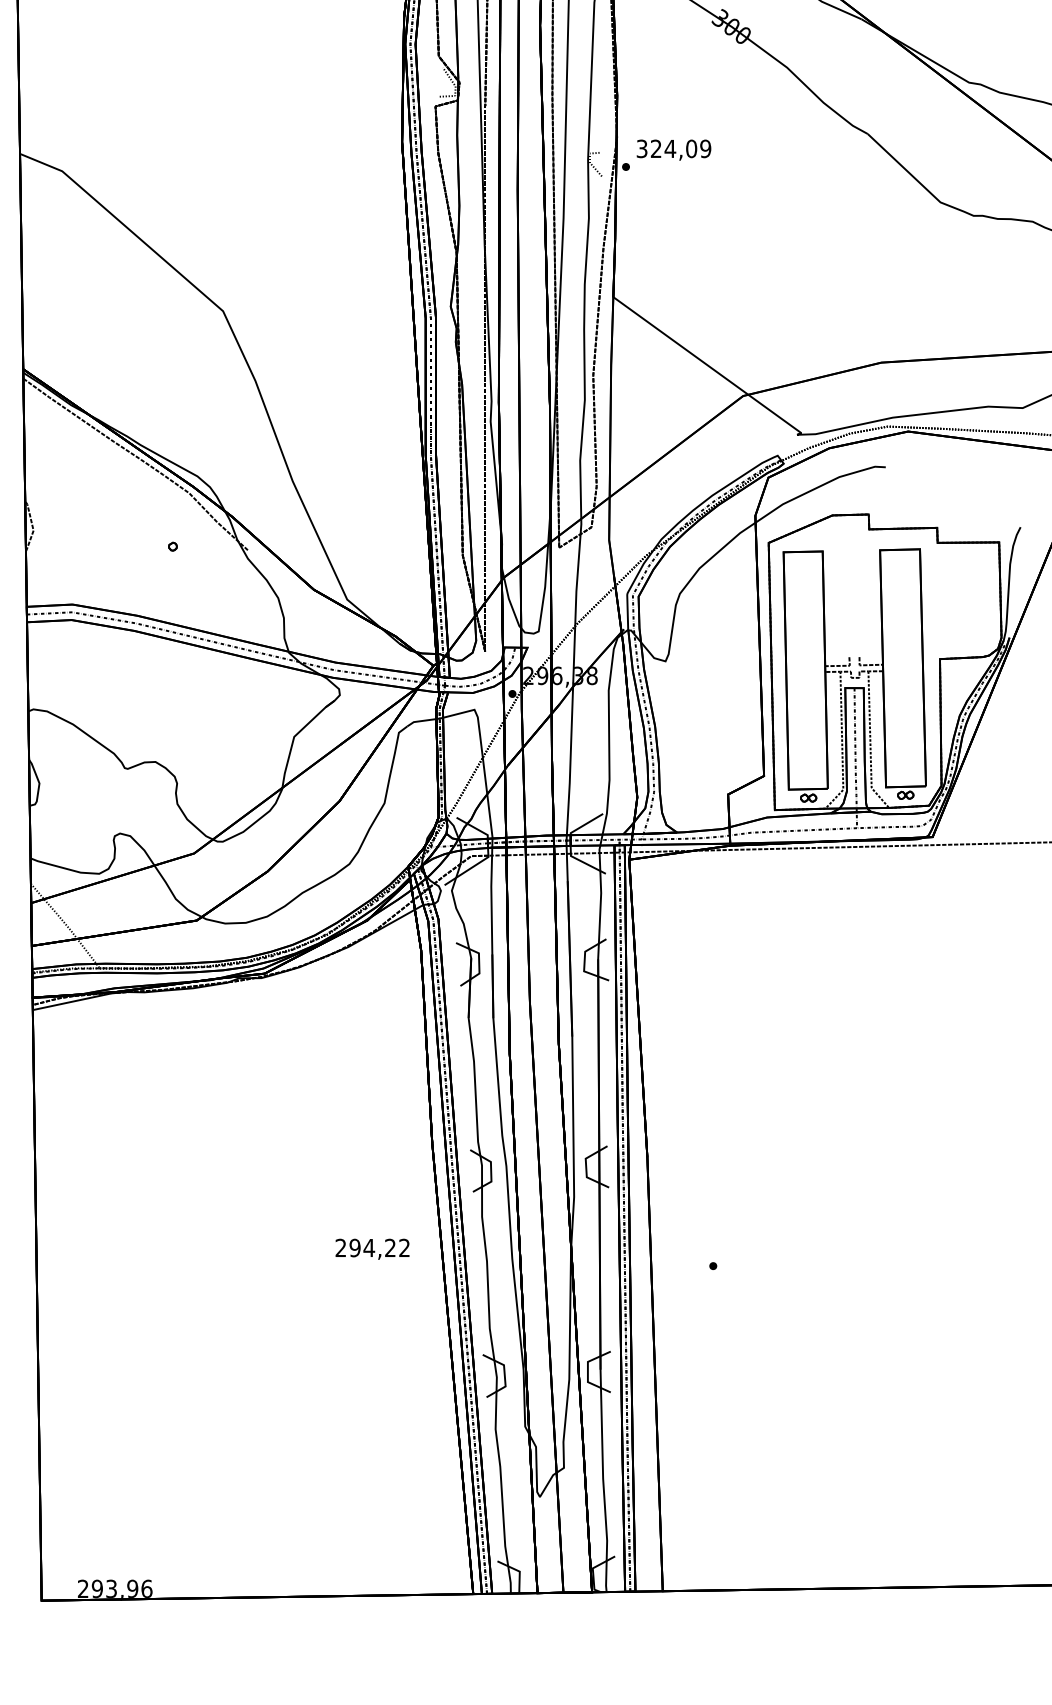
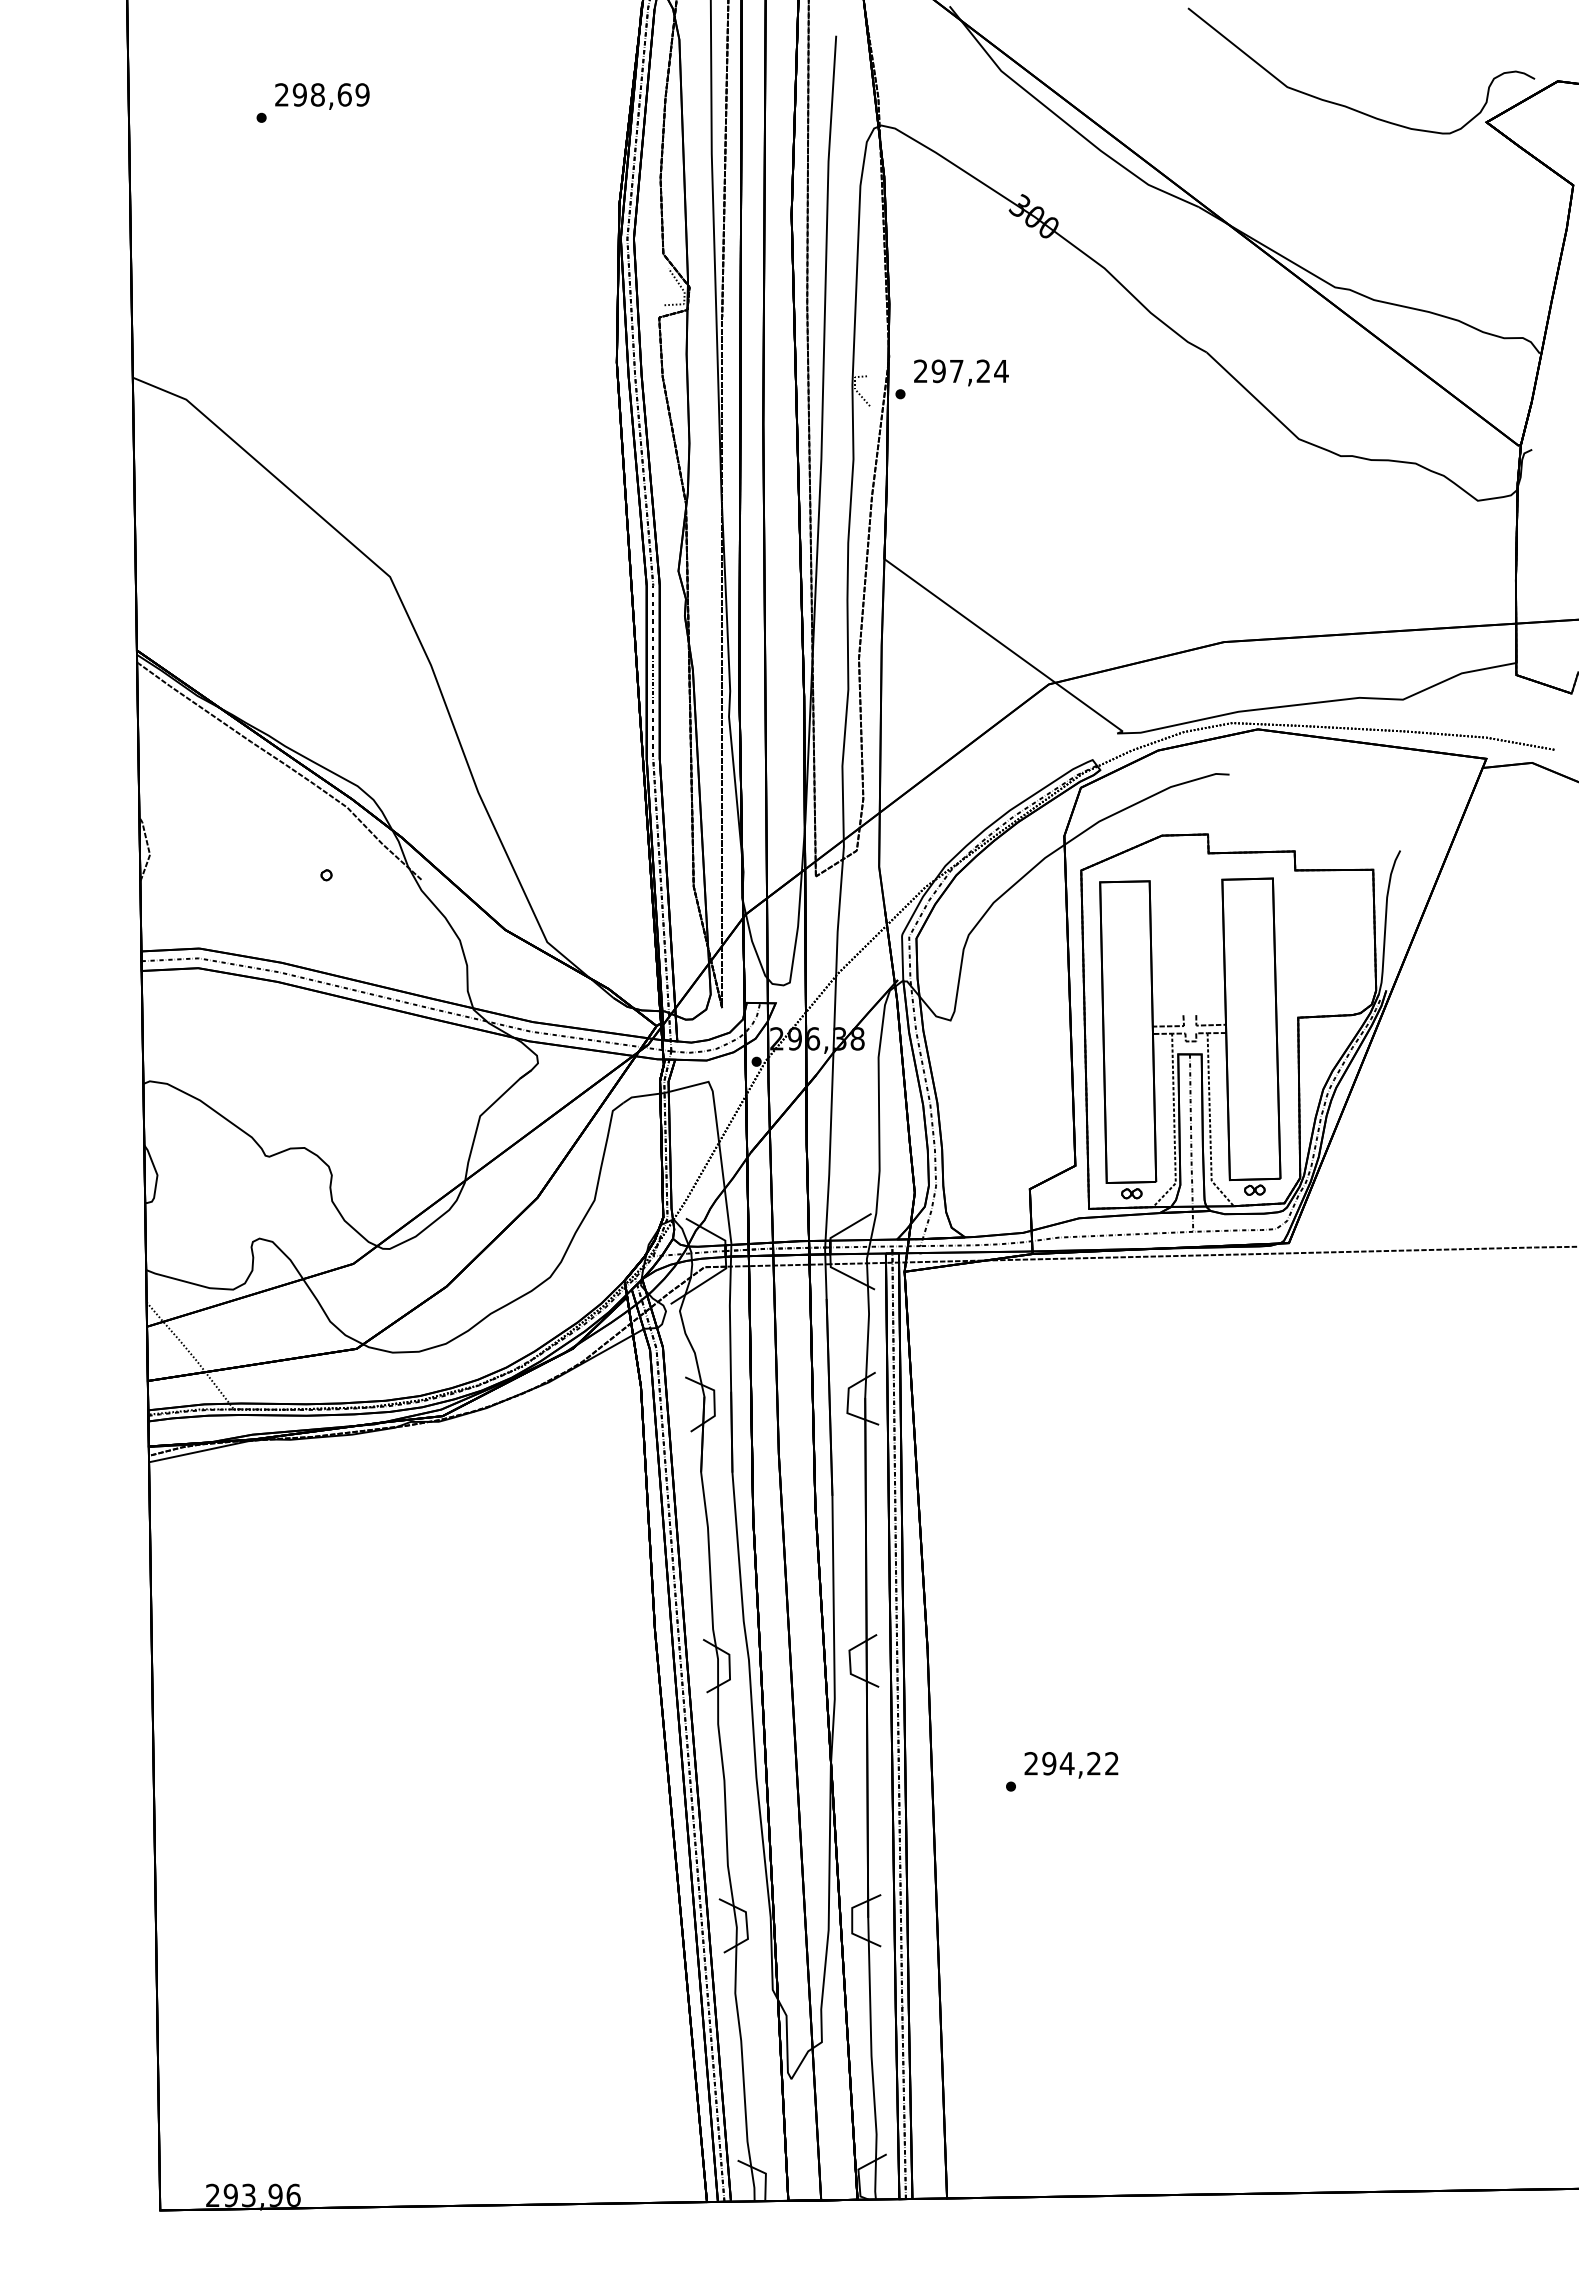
text: (674, 149) -> (961, 371), 324,09 -> 297,24
text: (372, 1249) -> (1071, 1765), moved

